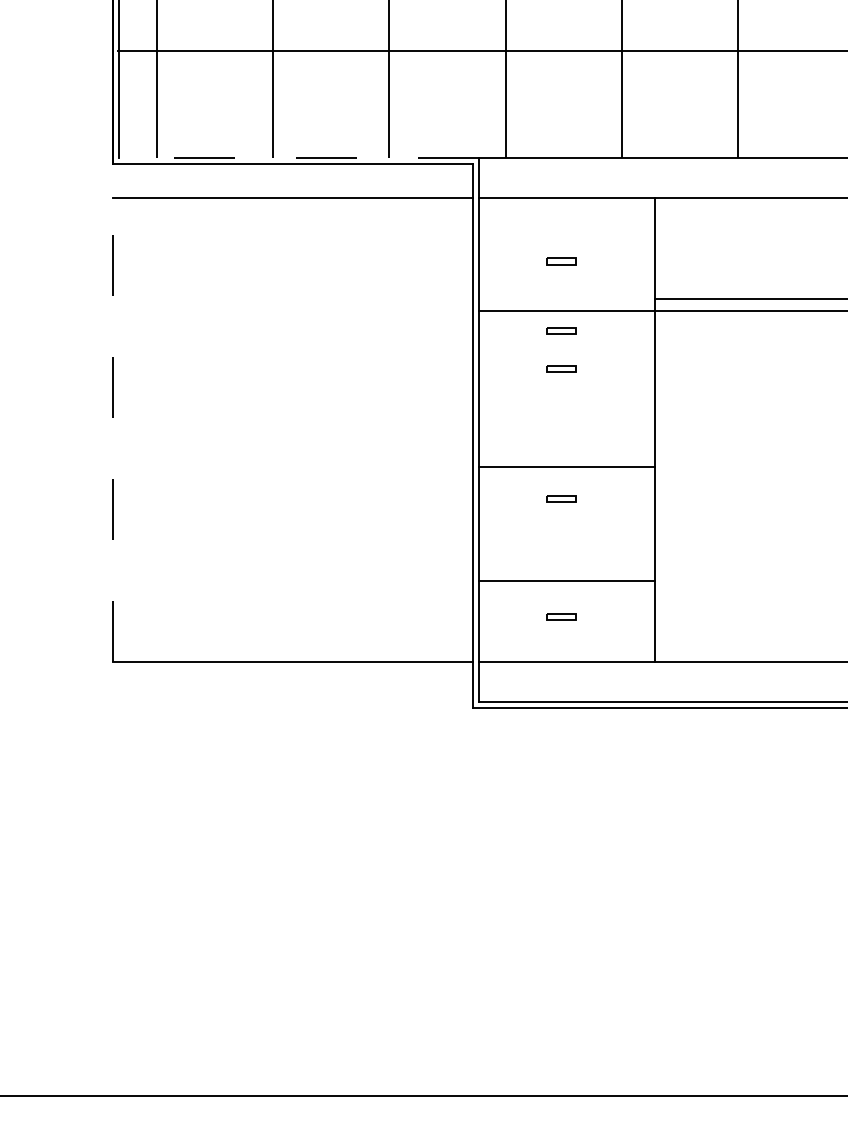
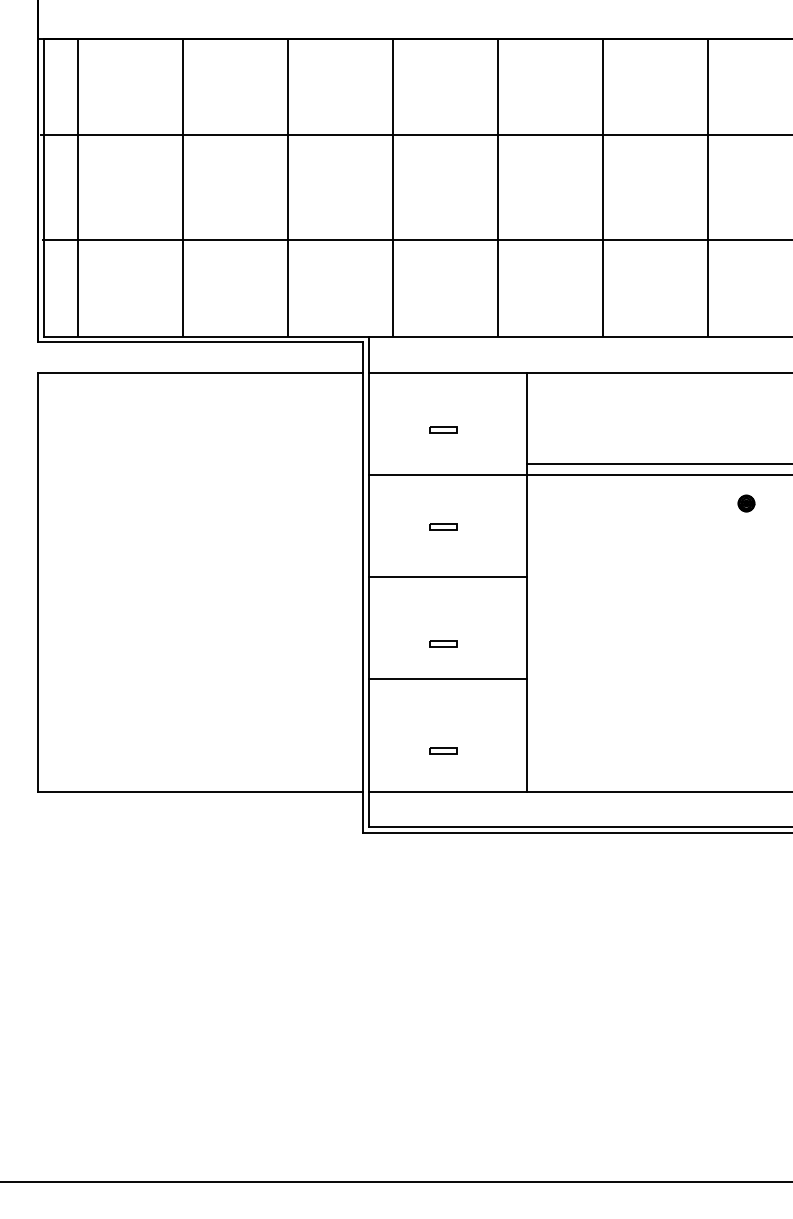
line: (299, 157) -> (206, 336), dashed -> solid
part: (561, 330) -> (443, 492), removed
line: (112, 429) -> (38, 581), dashed -> solid
line: (566, 467) -> (447, 576), moved
line: (566, 581) -> (447, 678), moved

